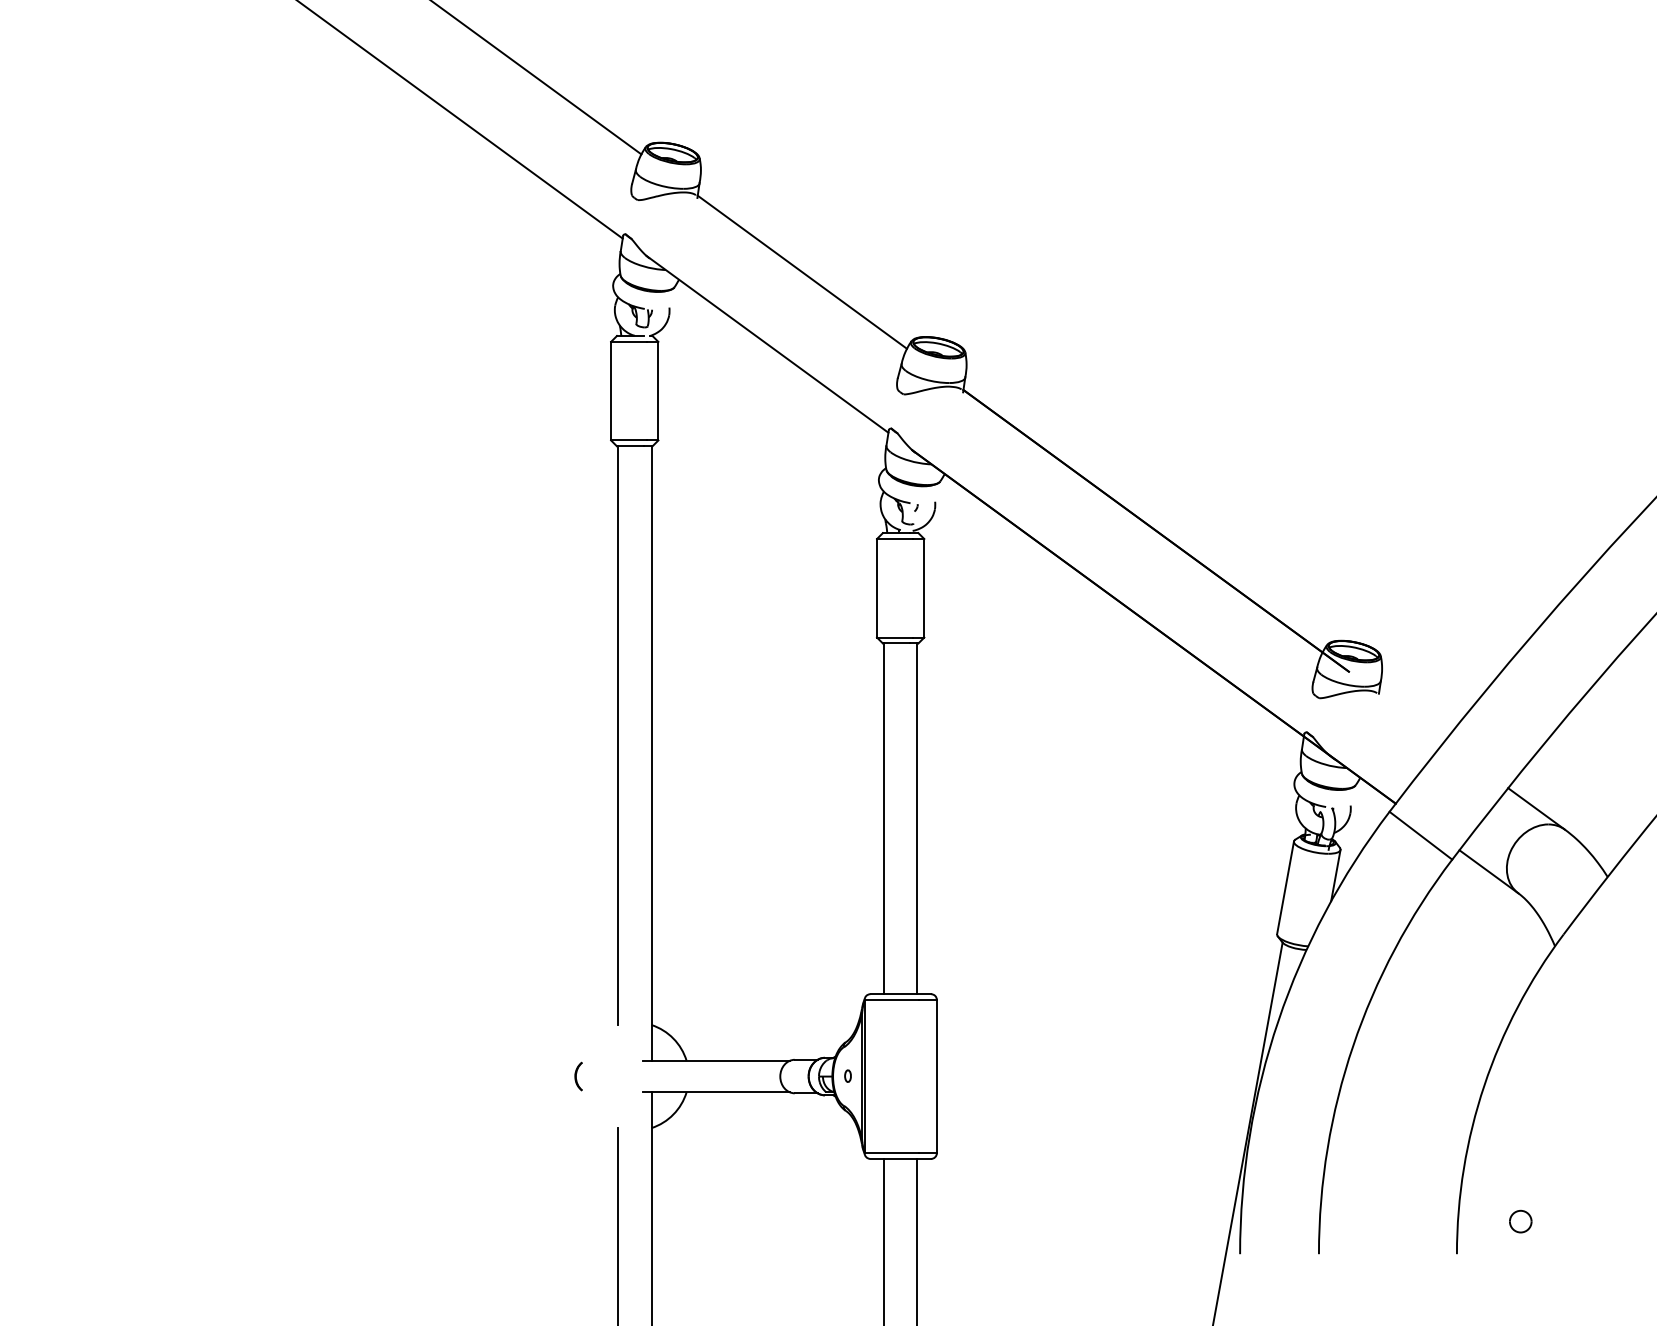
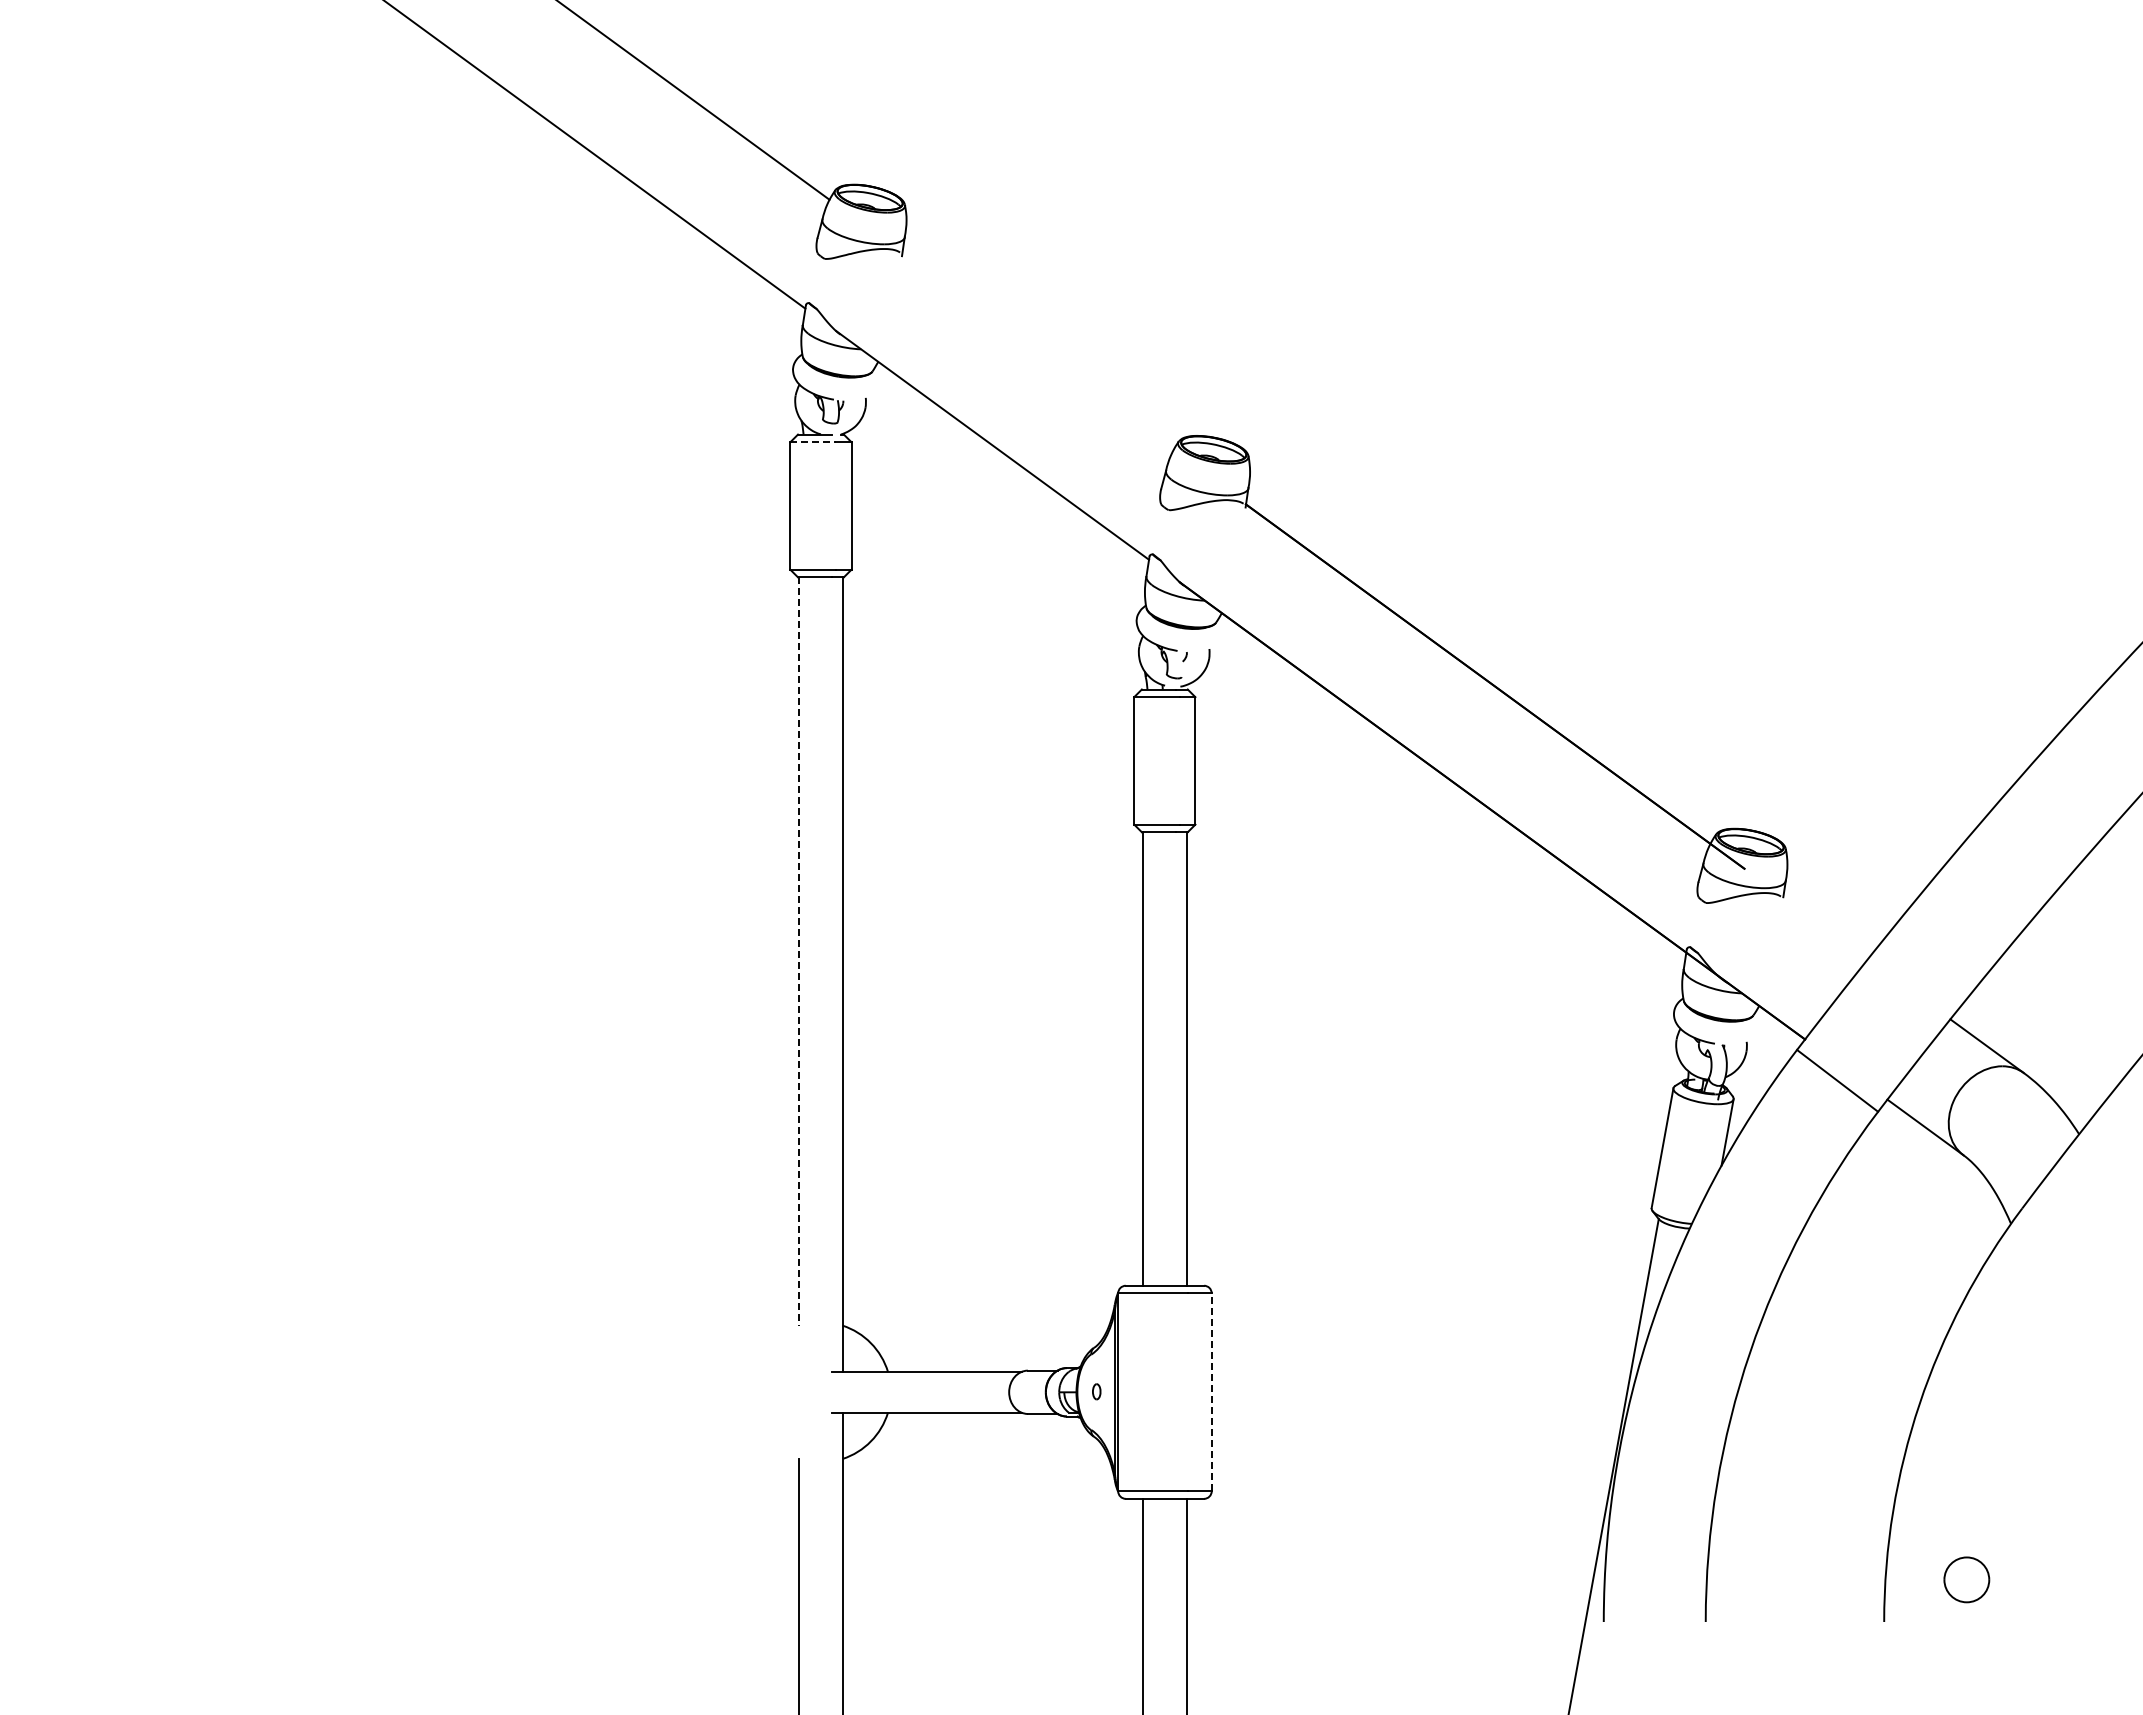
line: (802, 272) -> (1037, 352), removed
line: (628, 342) -> (813, 442), solid -> dashed
line: (618, 735) -> (799, 951), solid -> dashed
part: (578, 1076) -> (748, 1392), removed
line: (936, 1076) -> (1211, 1392), solid -> dashed
part: (1520, 1221) -> (1966, 1579), size x1.6

